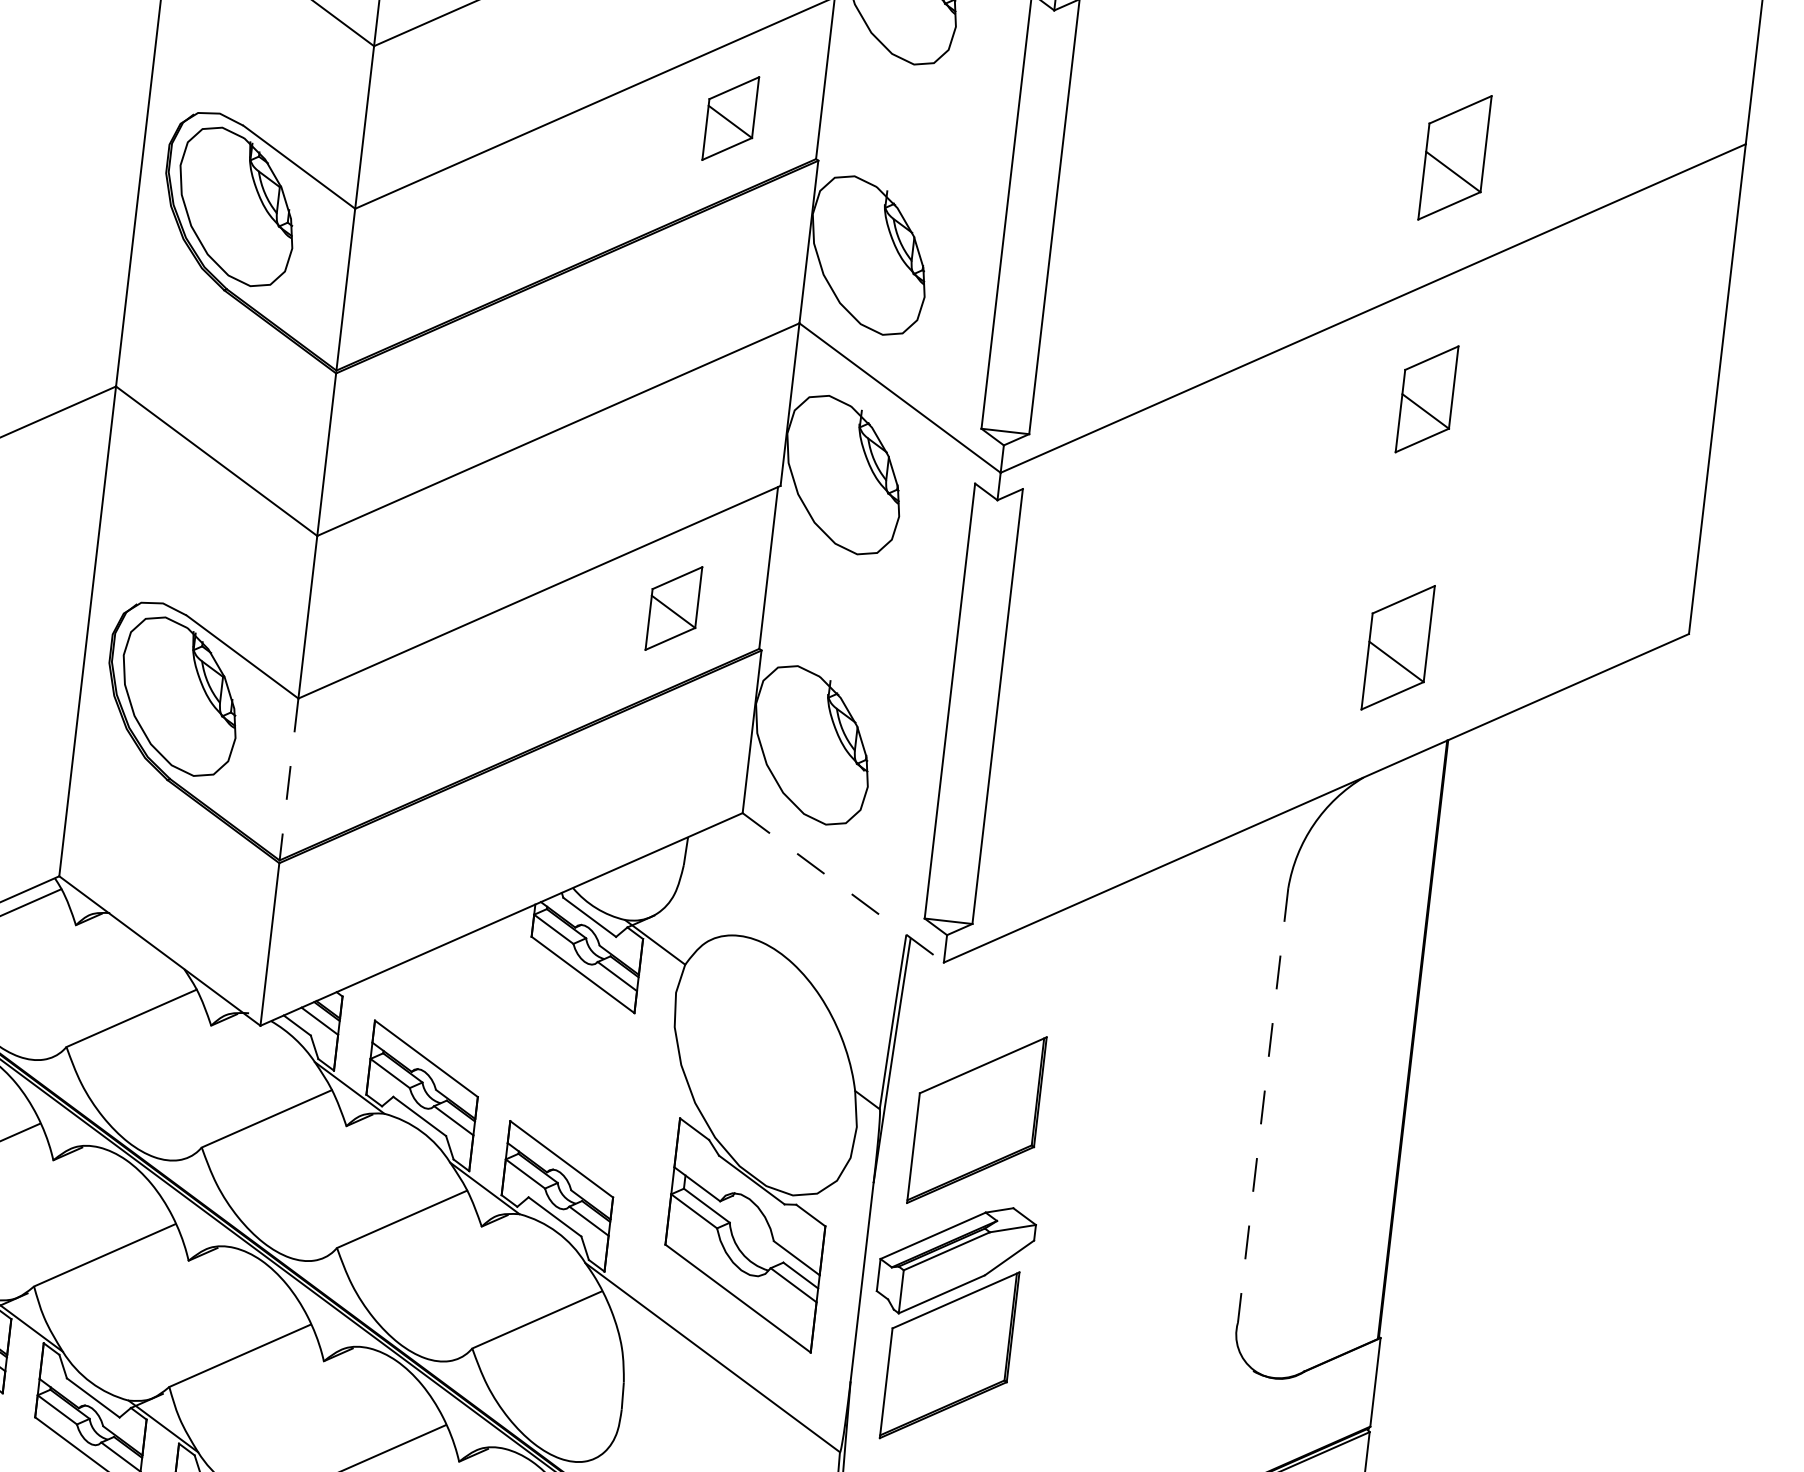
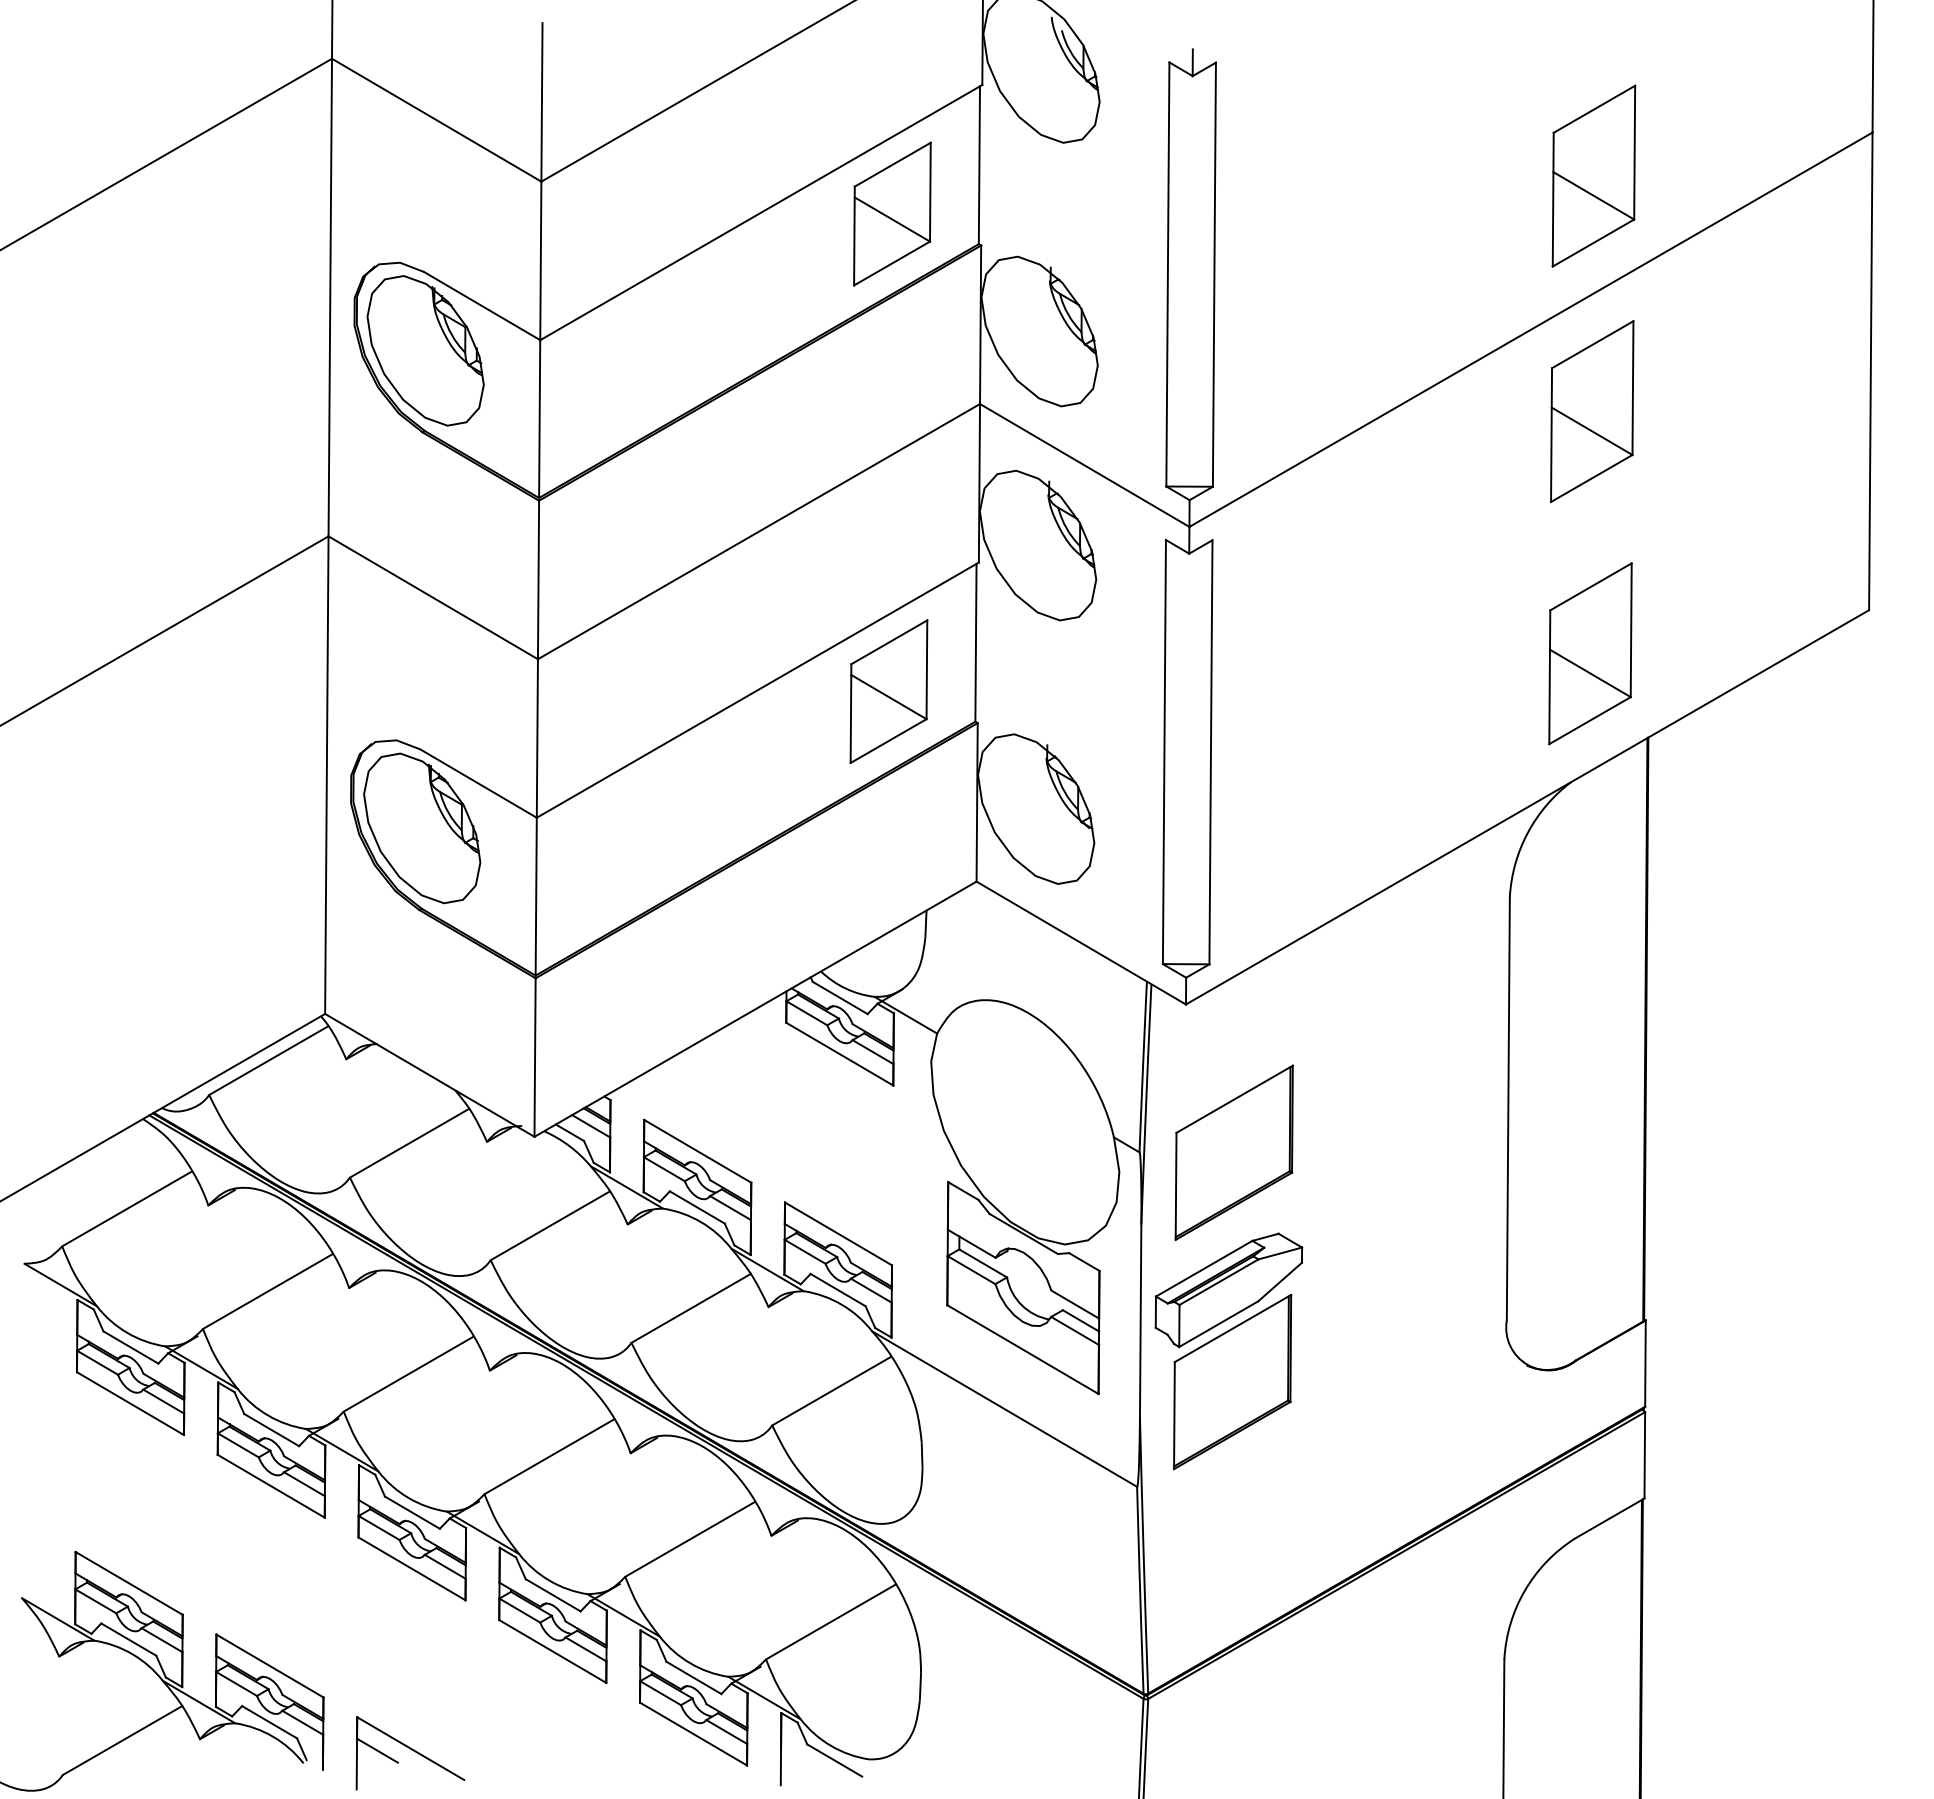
part: (730, 118) -> (892, 213), size x1.67
part: (1454, 157) -> (1593, 175), size x1.43
part: (1427, 399) -> (1592, 411), size x1.67
part: (673, 608) -> (888, 691), size x1.67
part: (1398, 647) -> (1590, 653), size x1.43
line: (289, 779) -> (536, 896), dashed -> solid
line: (843, 888) -> (1081, 943), dashed -> solid
line: (1263, 1105) -> (1508, 1108), dashed -> solid

